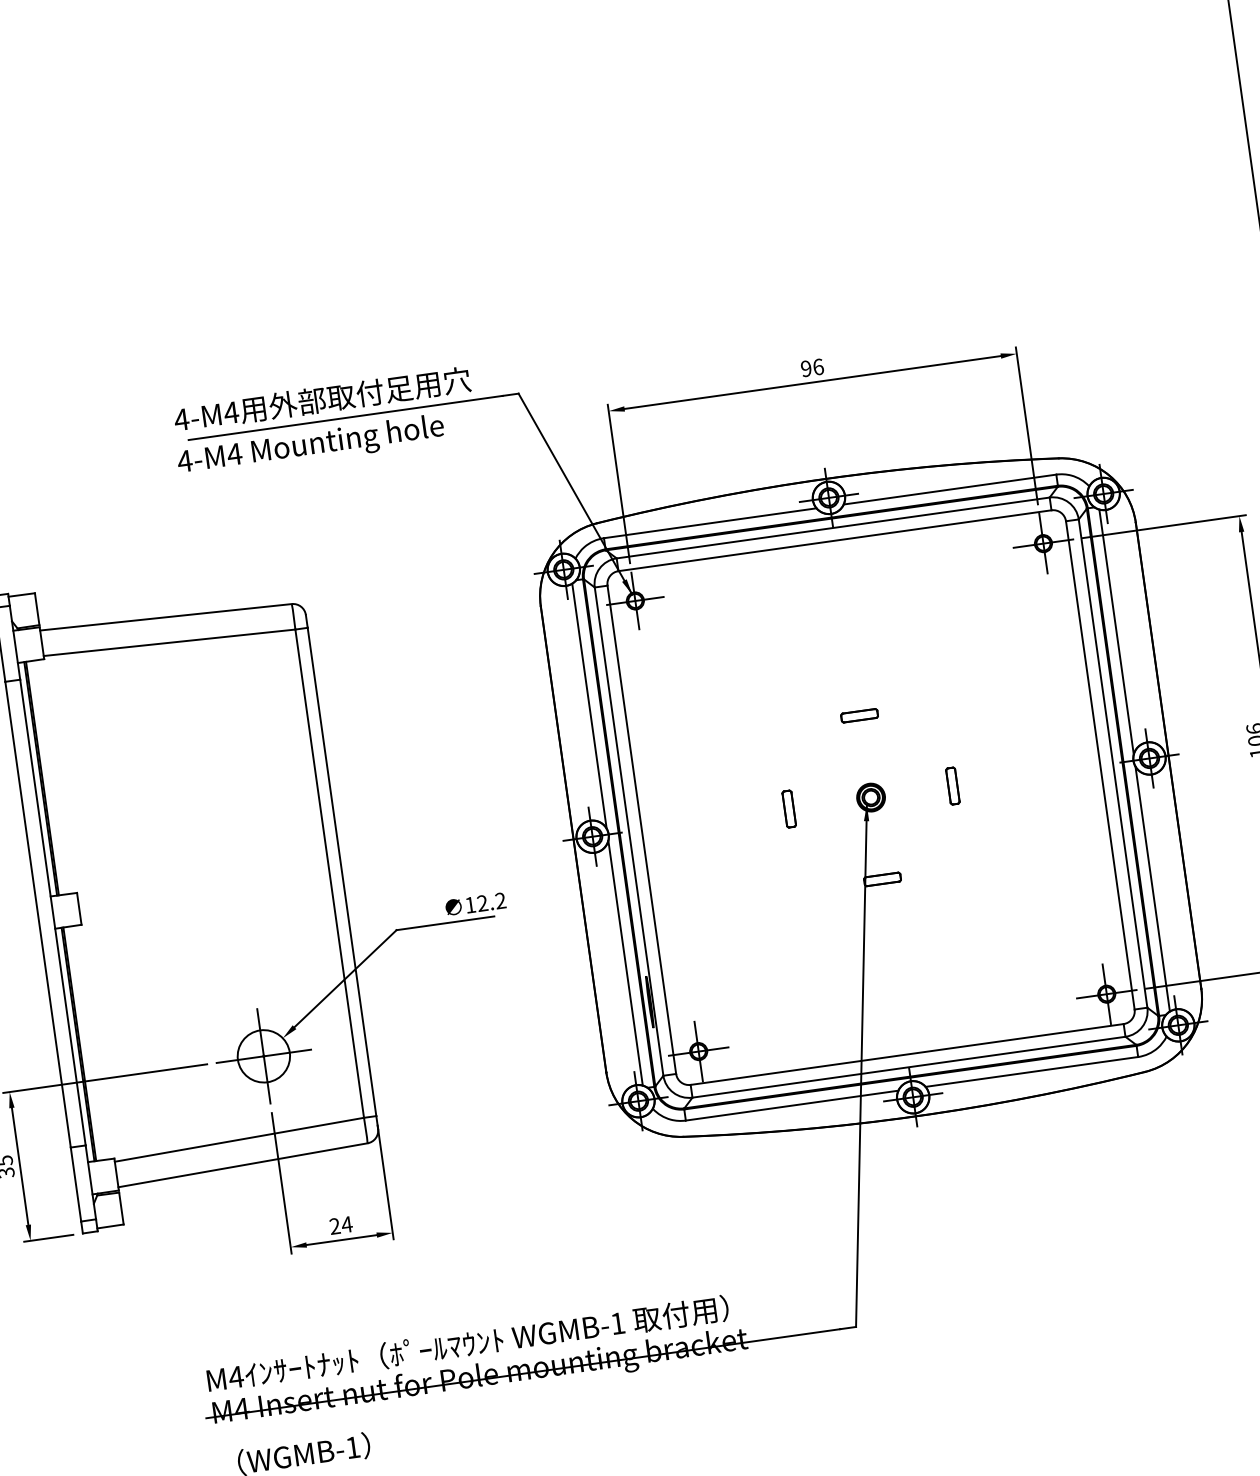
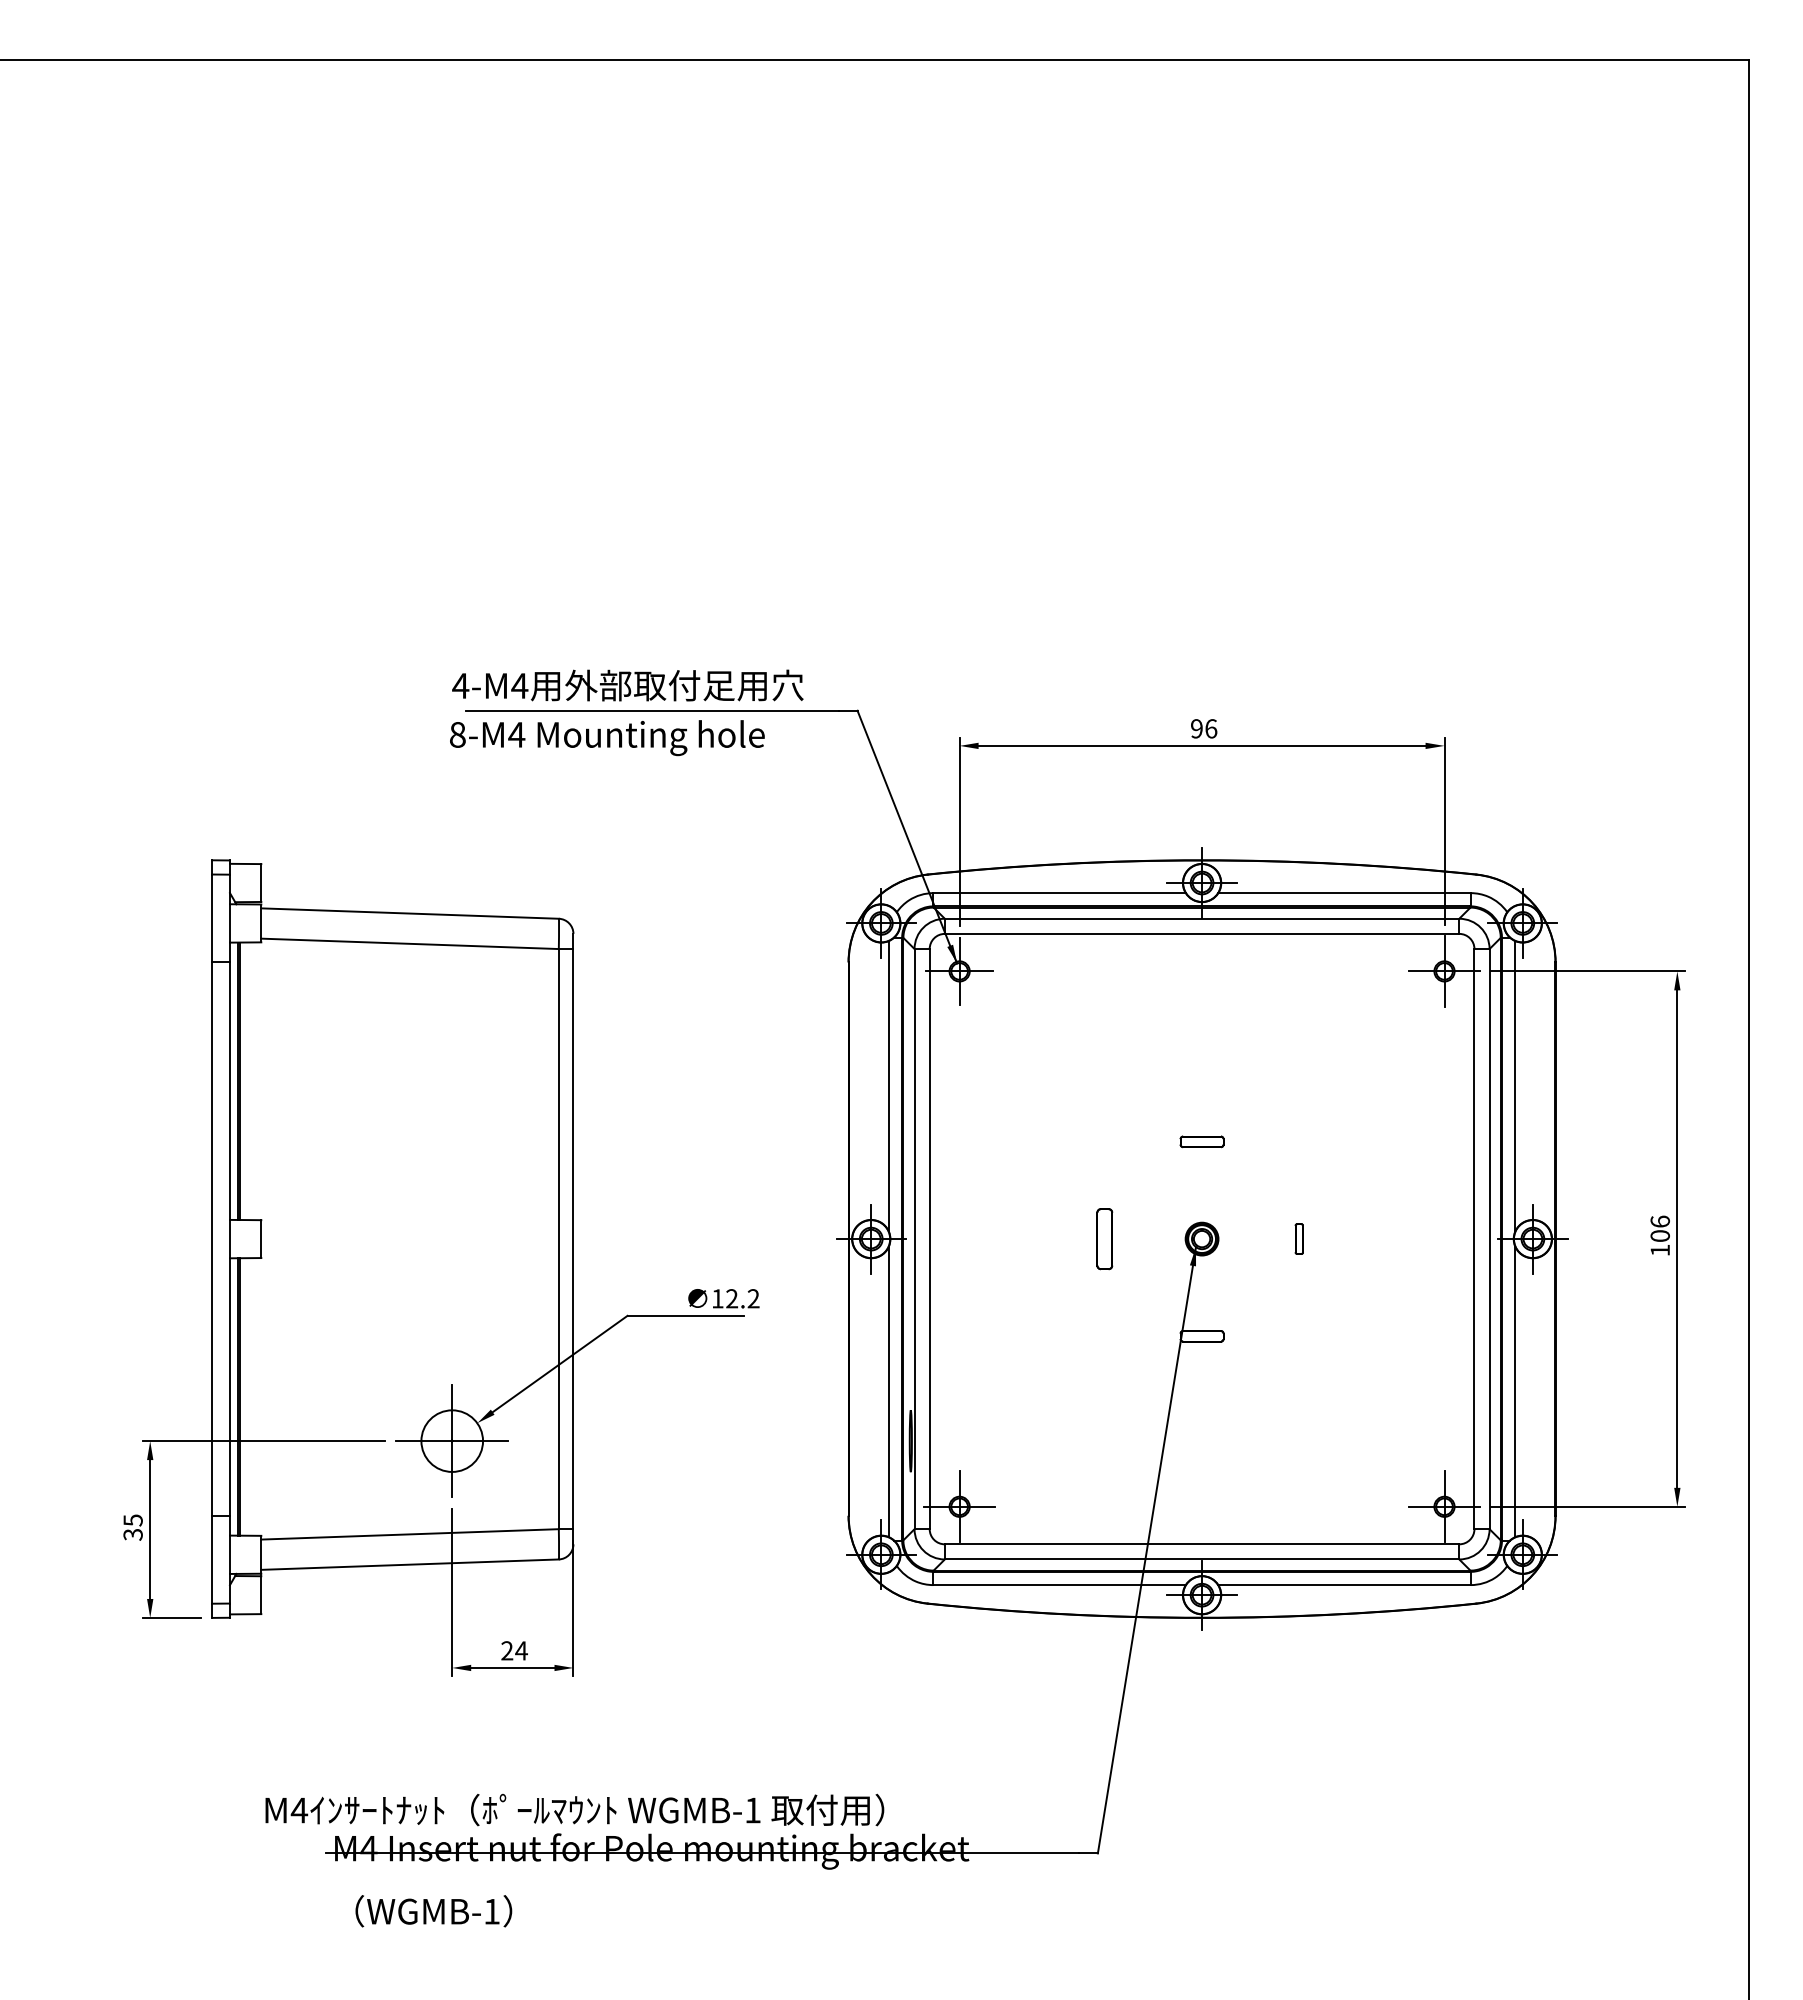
text: (184, 460) -> (457, 734), 4-M4 -> 8-M4
part: (953, 785) -> (1299, 1238), size x0.7
part: (788, 808) -> (1104, 1238), size x1.4
text: (467, 1343) -> (574, 1809), moved

